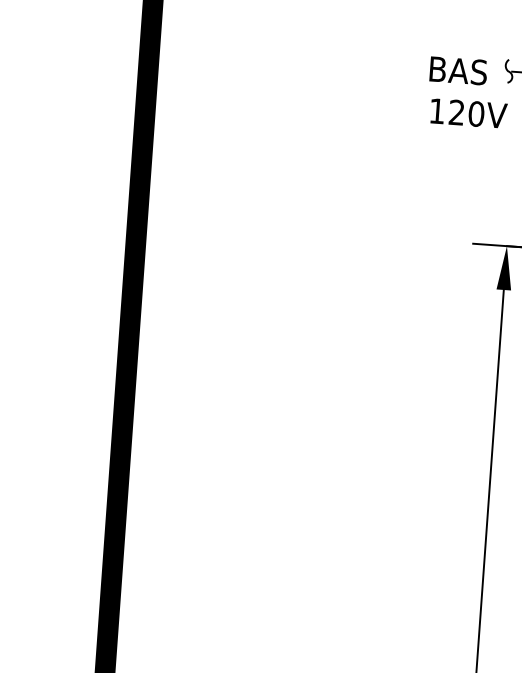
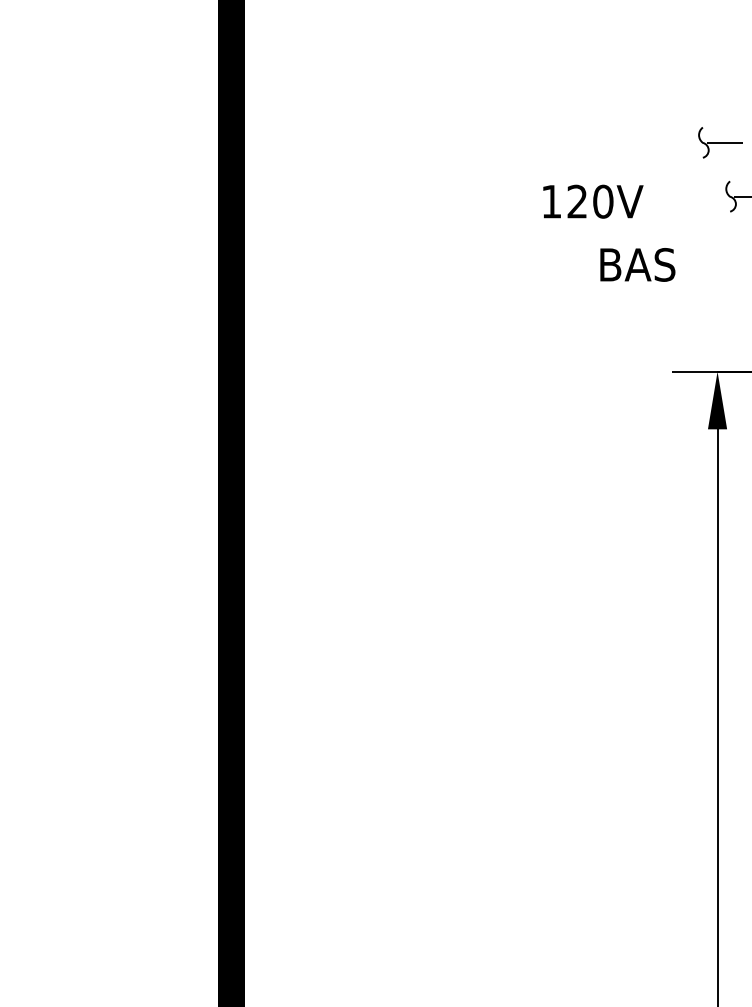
text: (458, 70) -> (637, 264), moved
text: (469, 113) -> (593, 201), moved

